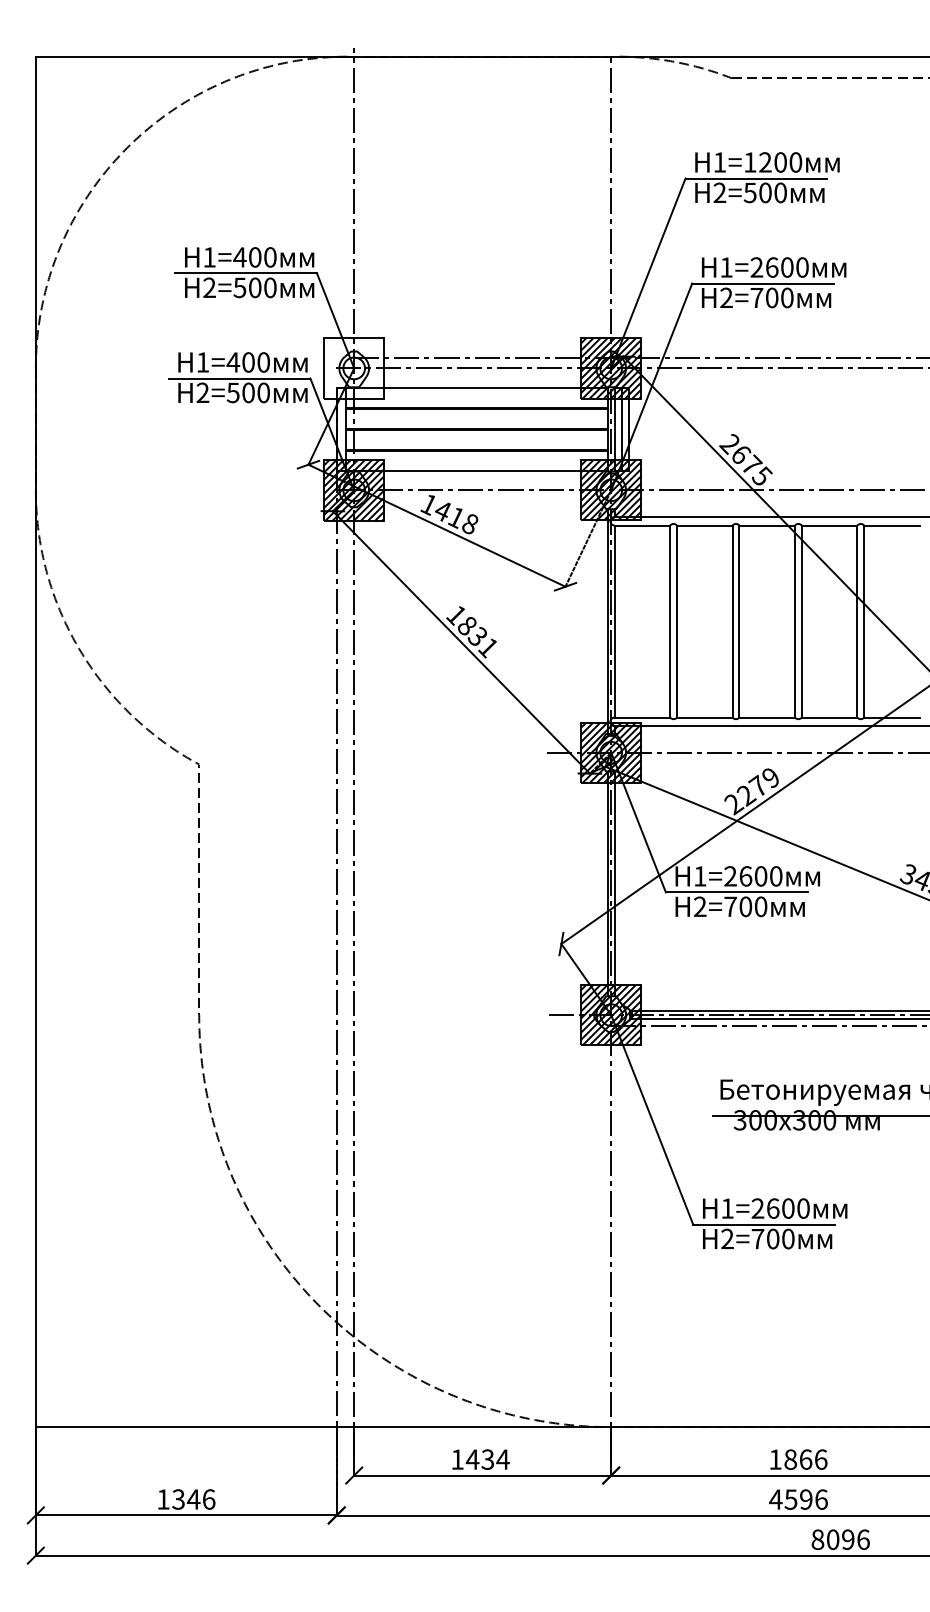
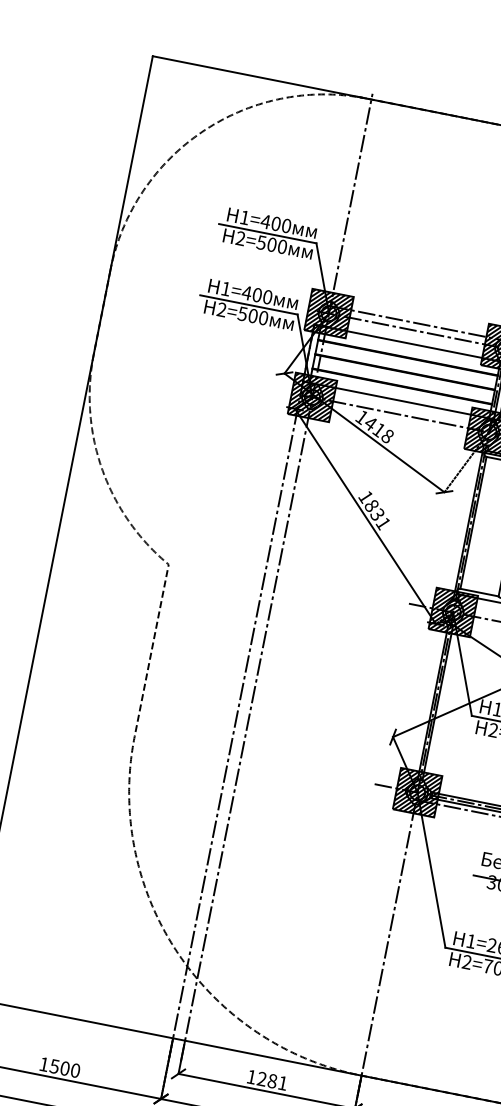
hatch: (354, 368) -> (329, 313), added
text: (487, 1459) -> (272, 1081), 1434 -> 1281
text: (193, 1499) -> (64, 1068), 1346 -> 1500

